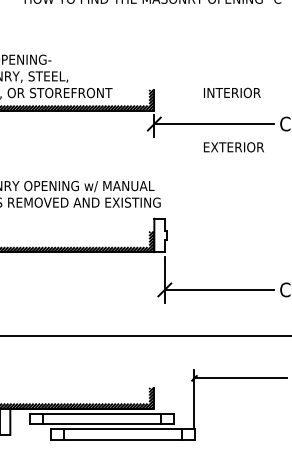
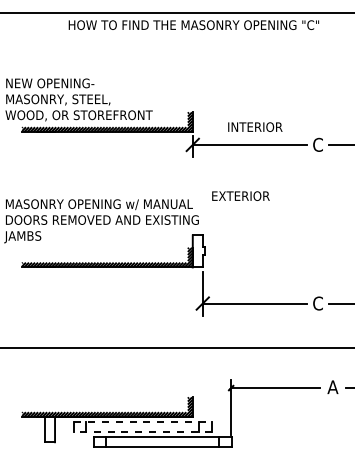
text: (232, 92) -> (255, 126), moved
text: (233, 146) -> (240, 195), moved
line: (101, 413) -> (142, 421), solid -> dashed
line: (101, 423) -> (142, 431), solid -> dashed

